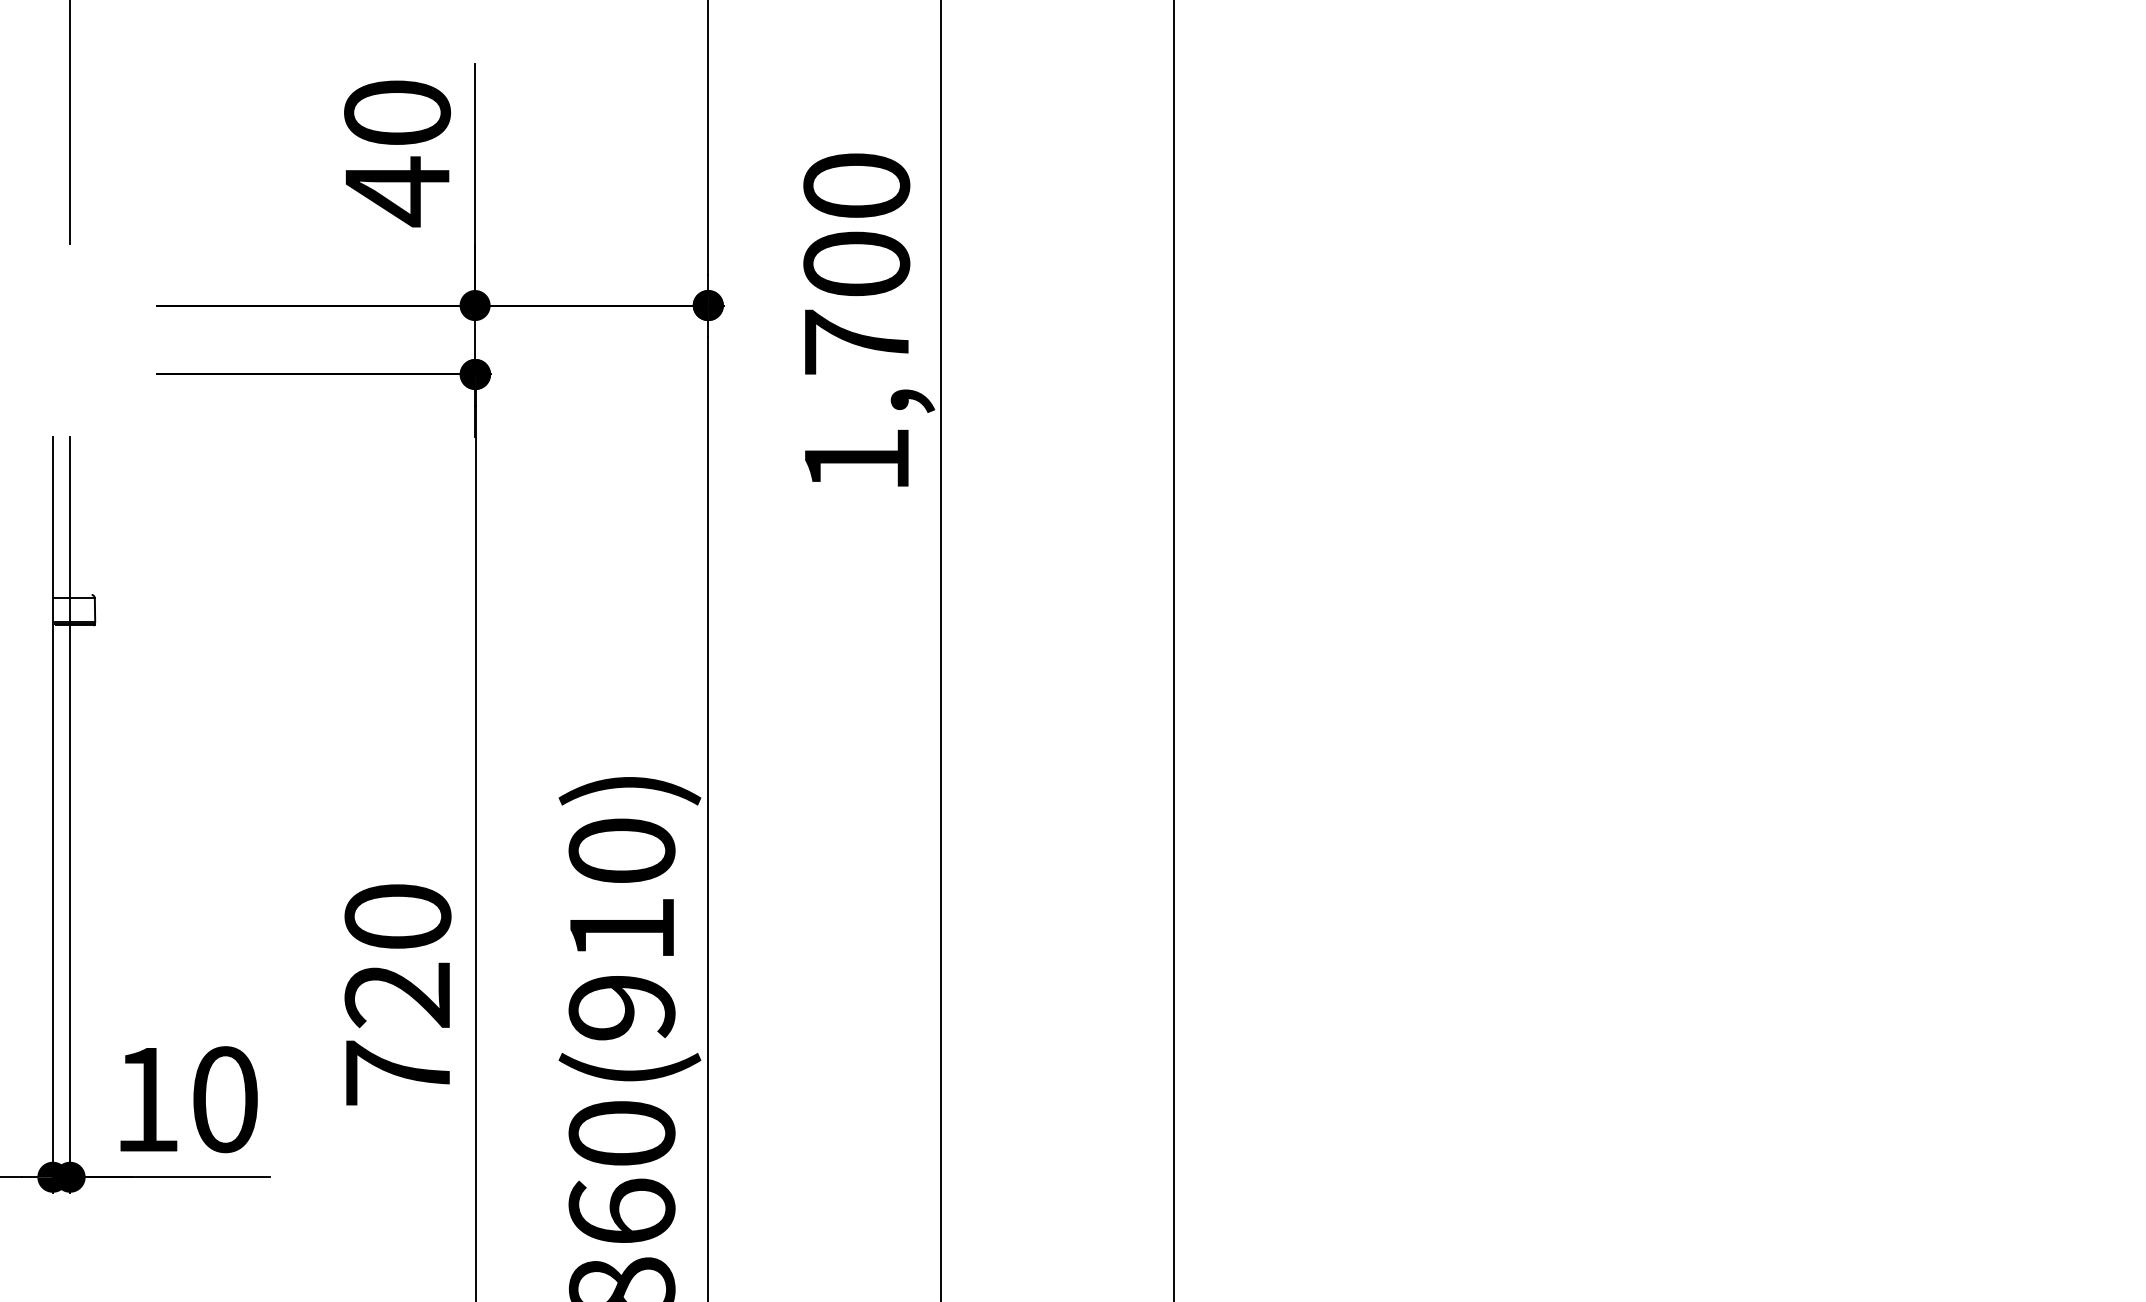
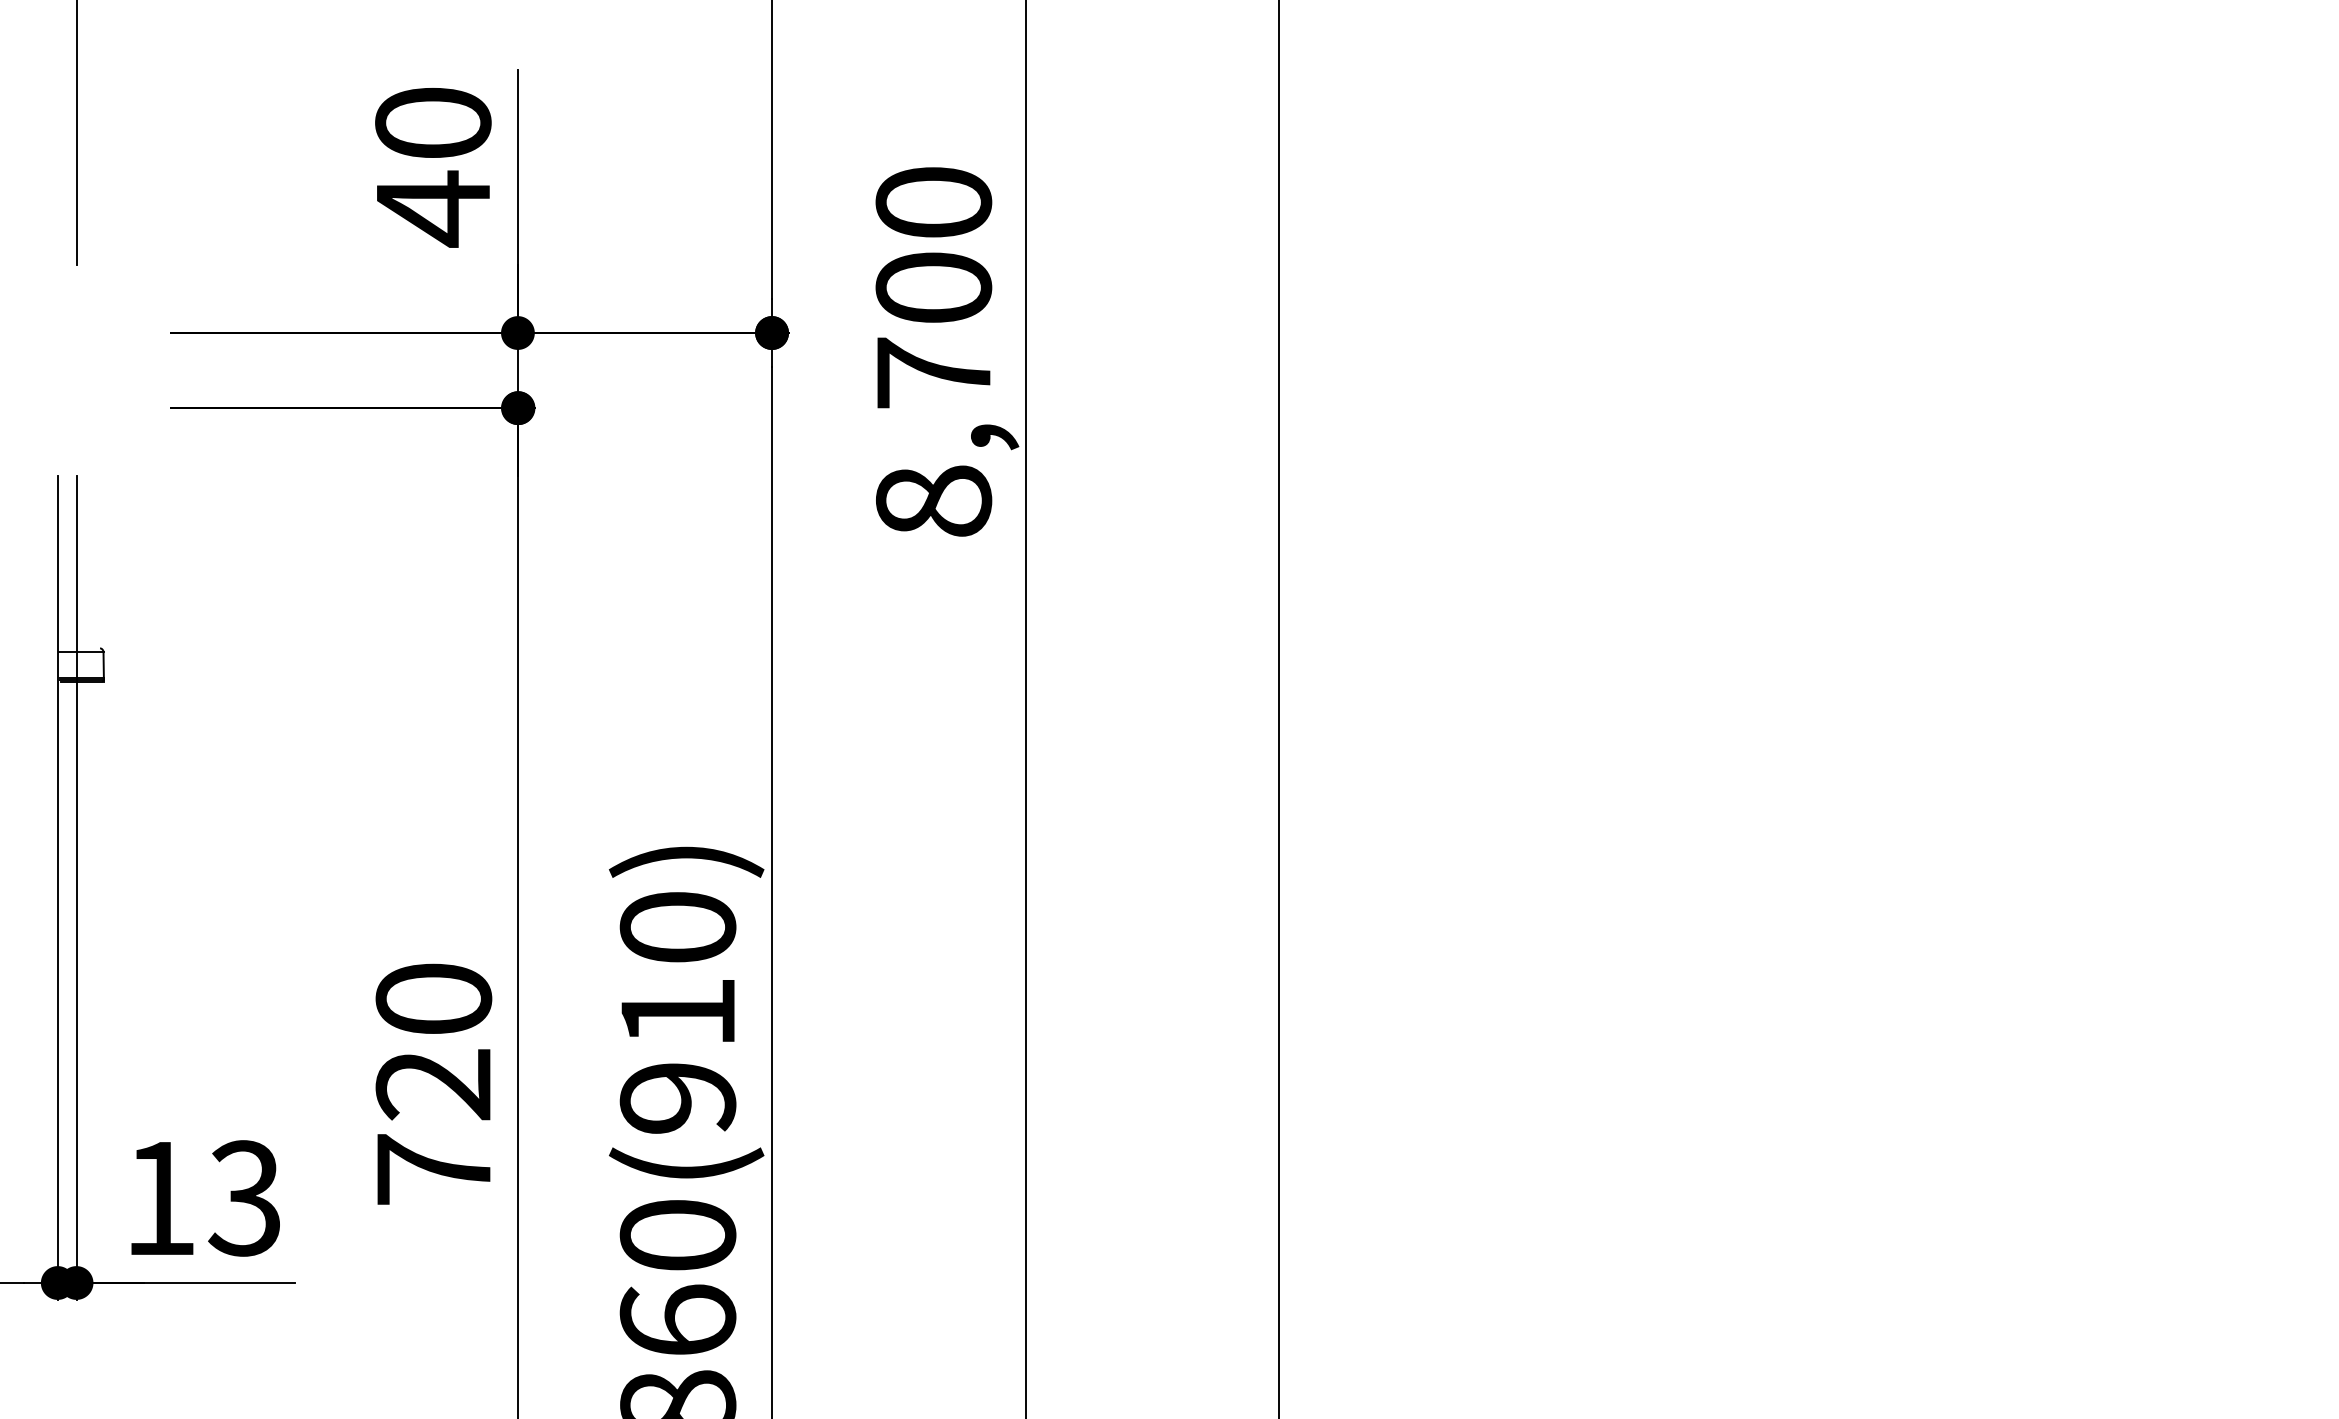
text: (857, 459) -> (934, 500), 1,700 -> 8,700
text: (224, 1099) -> (244, 1198), 10 -> 13

